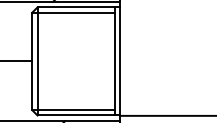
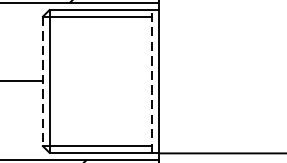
line: (115, 60) -> (152, 80), solid -> dashed
line: (32, 61) -> (42, 81), solid -> dashed

